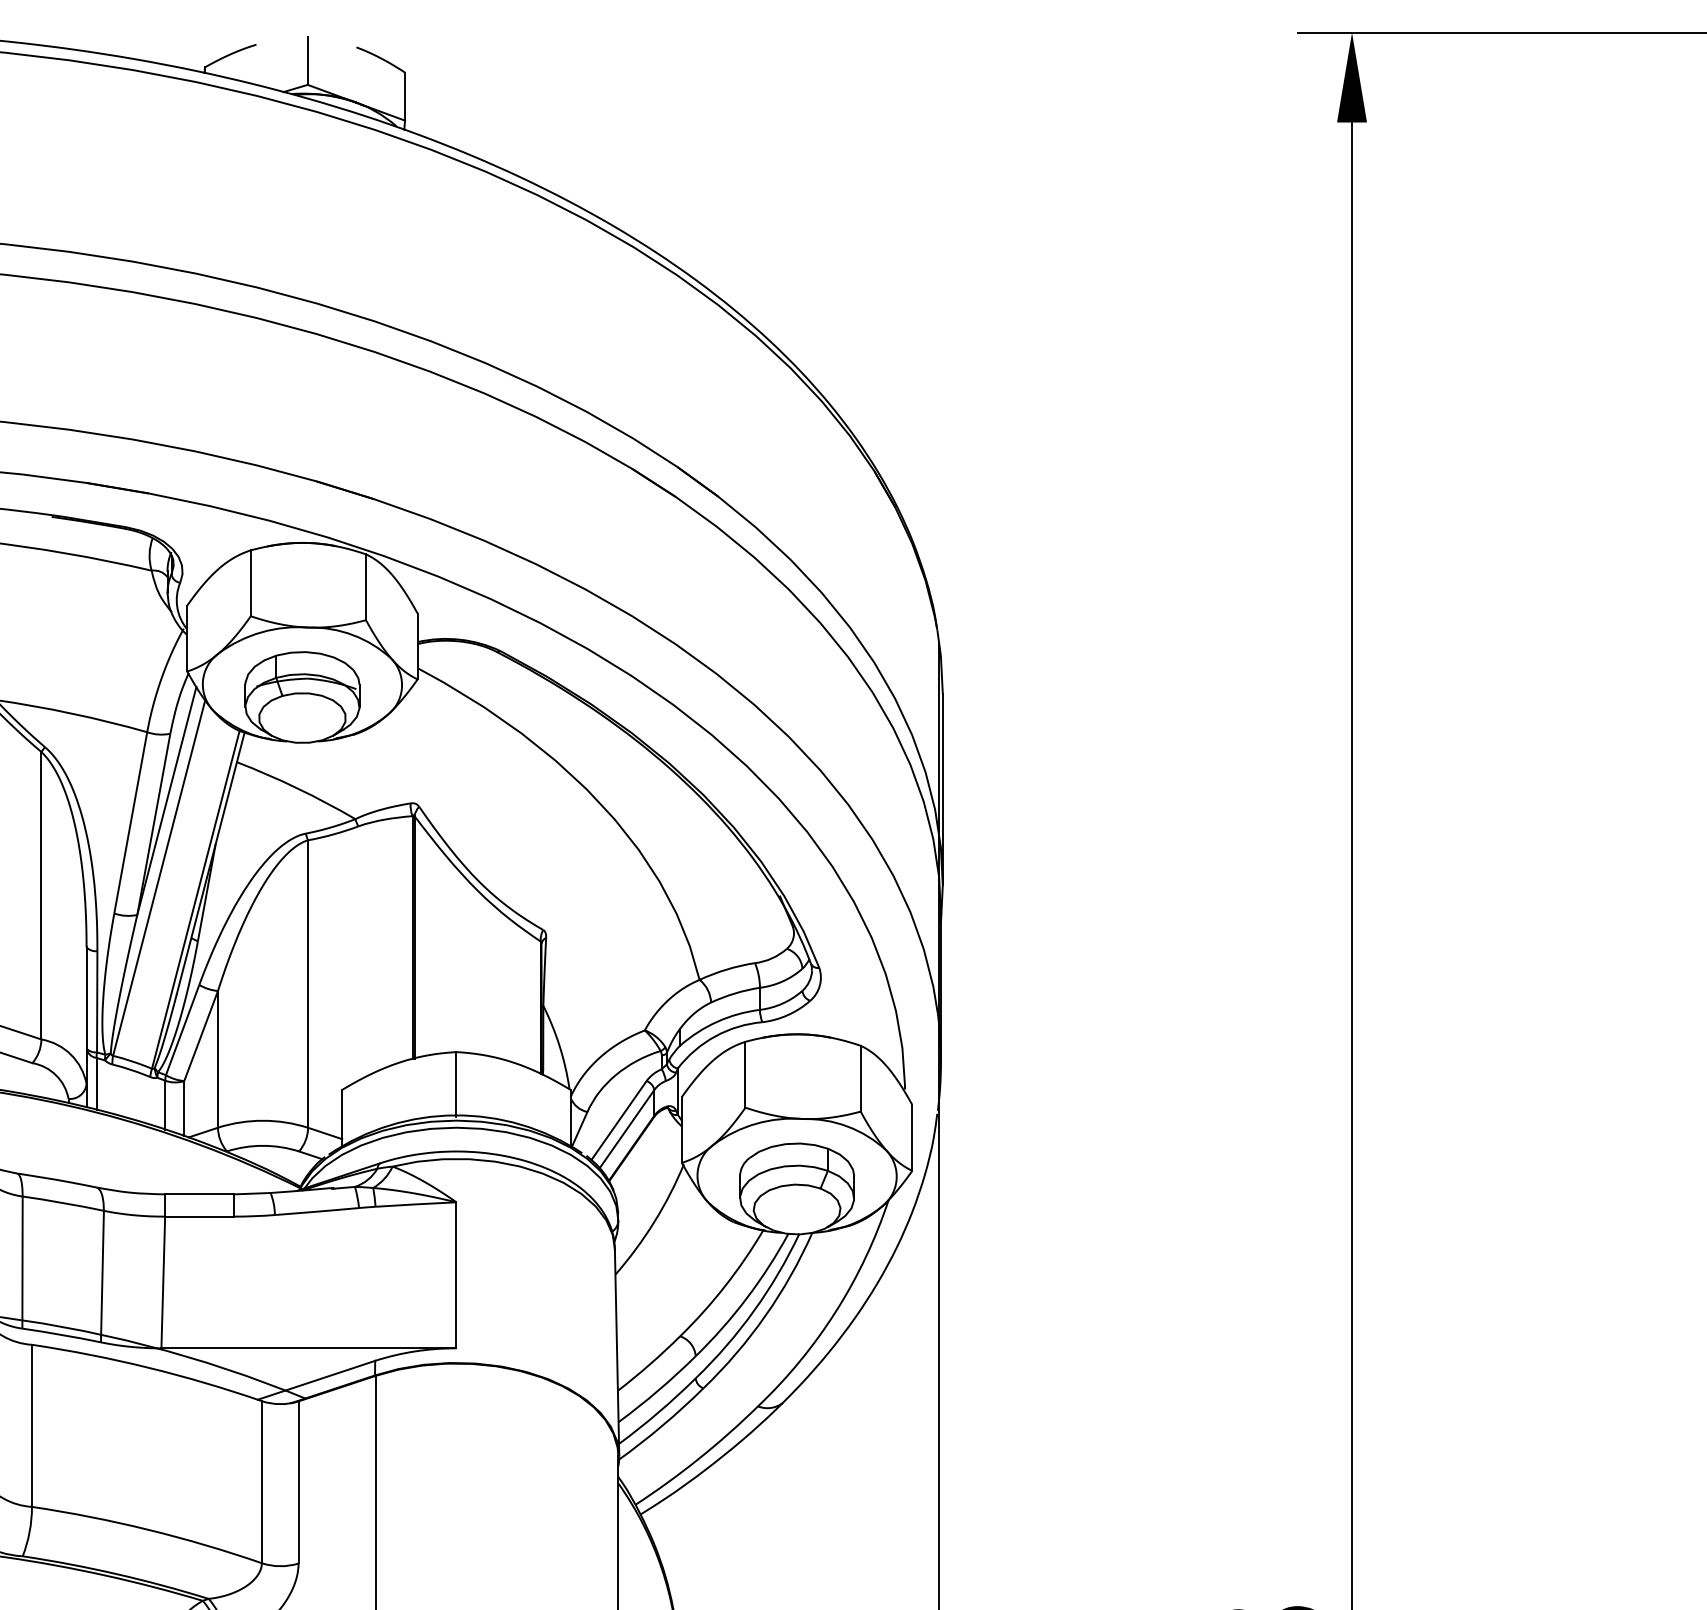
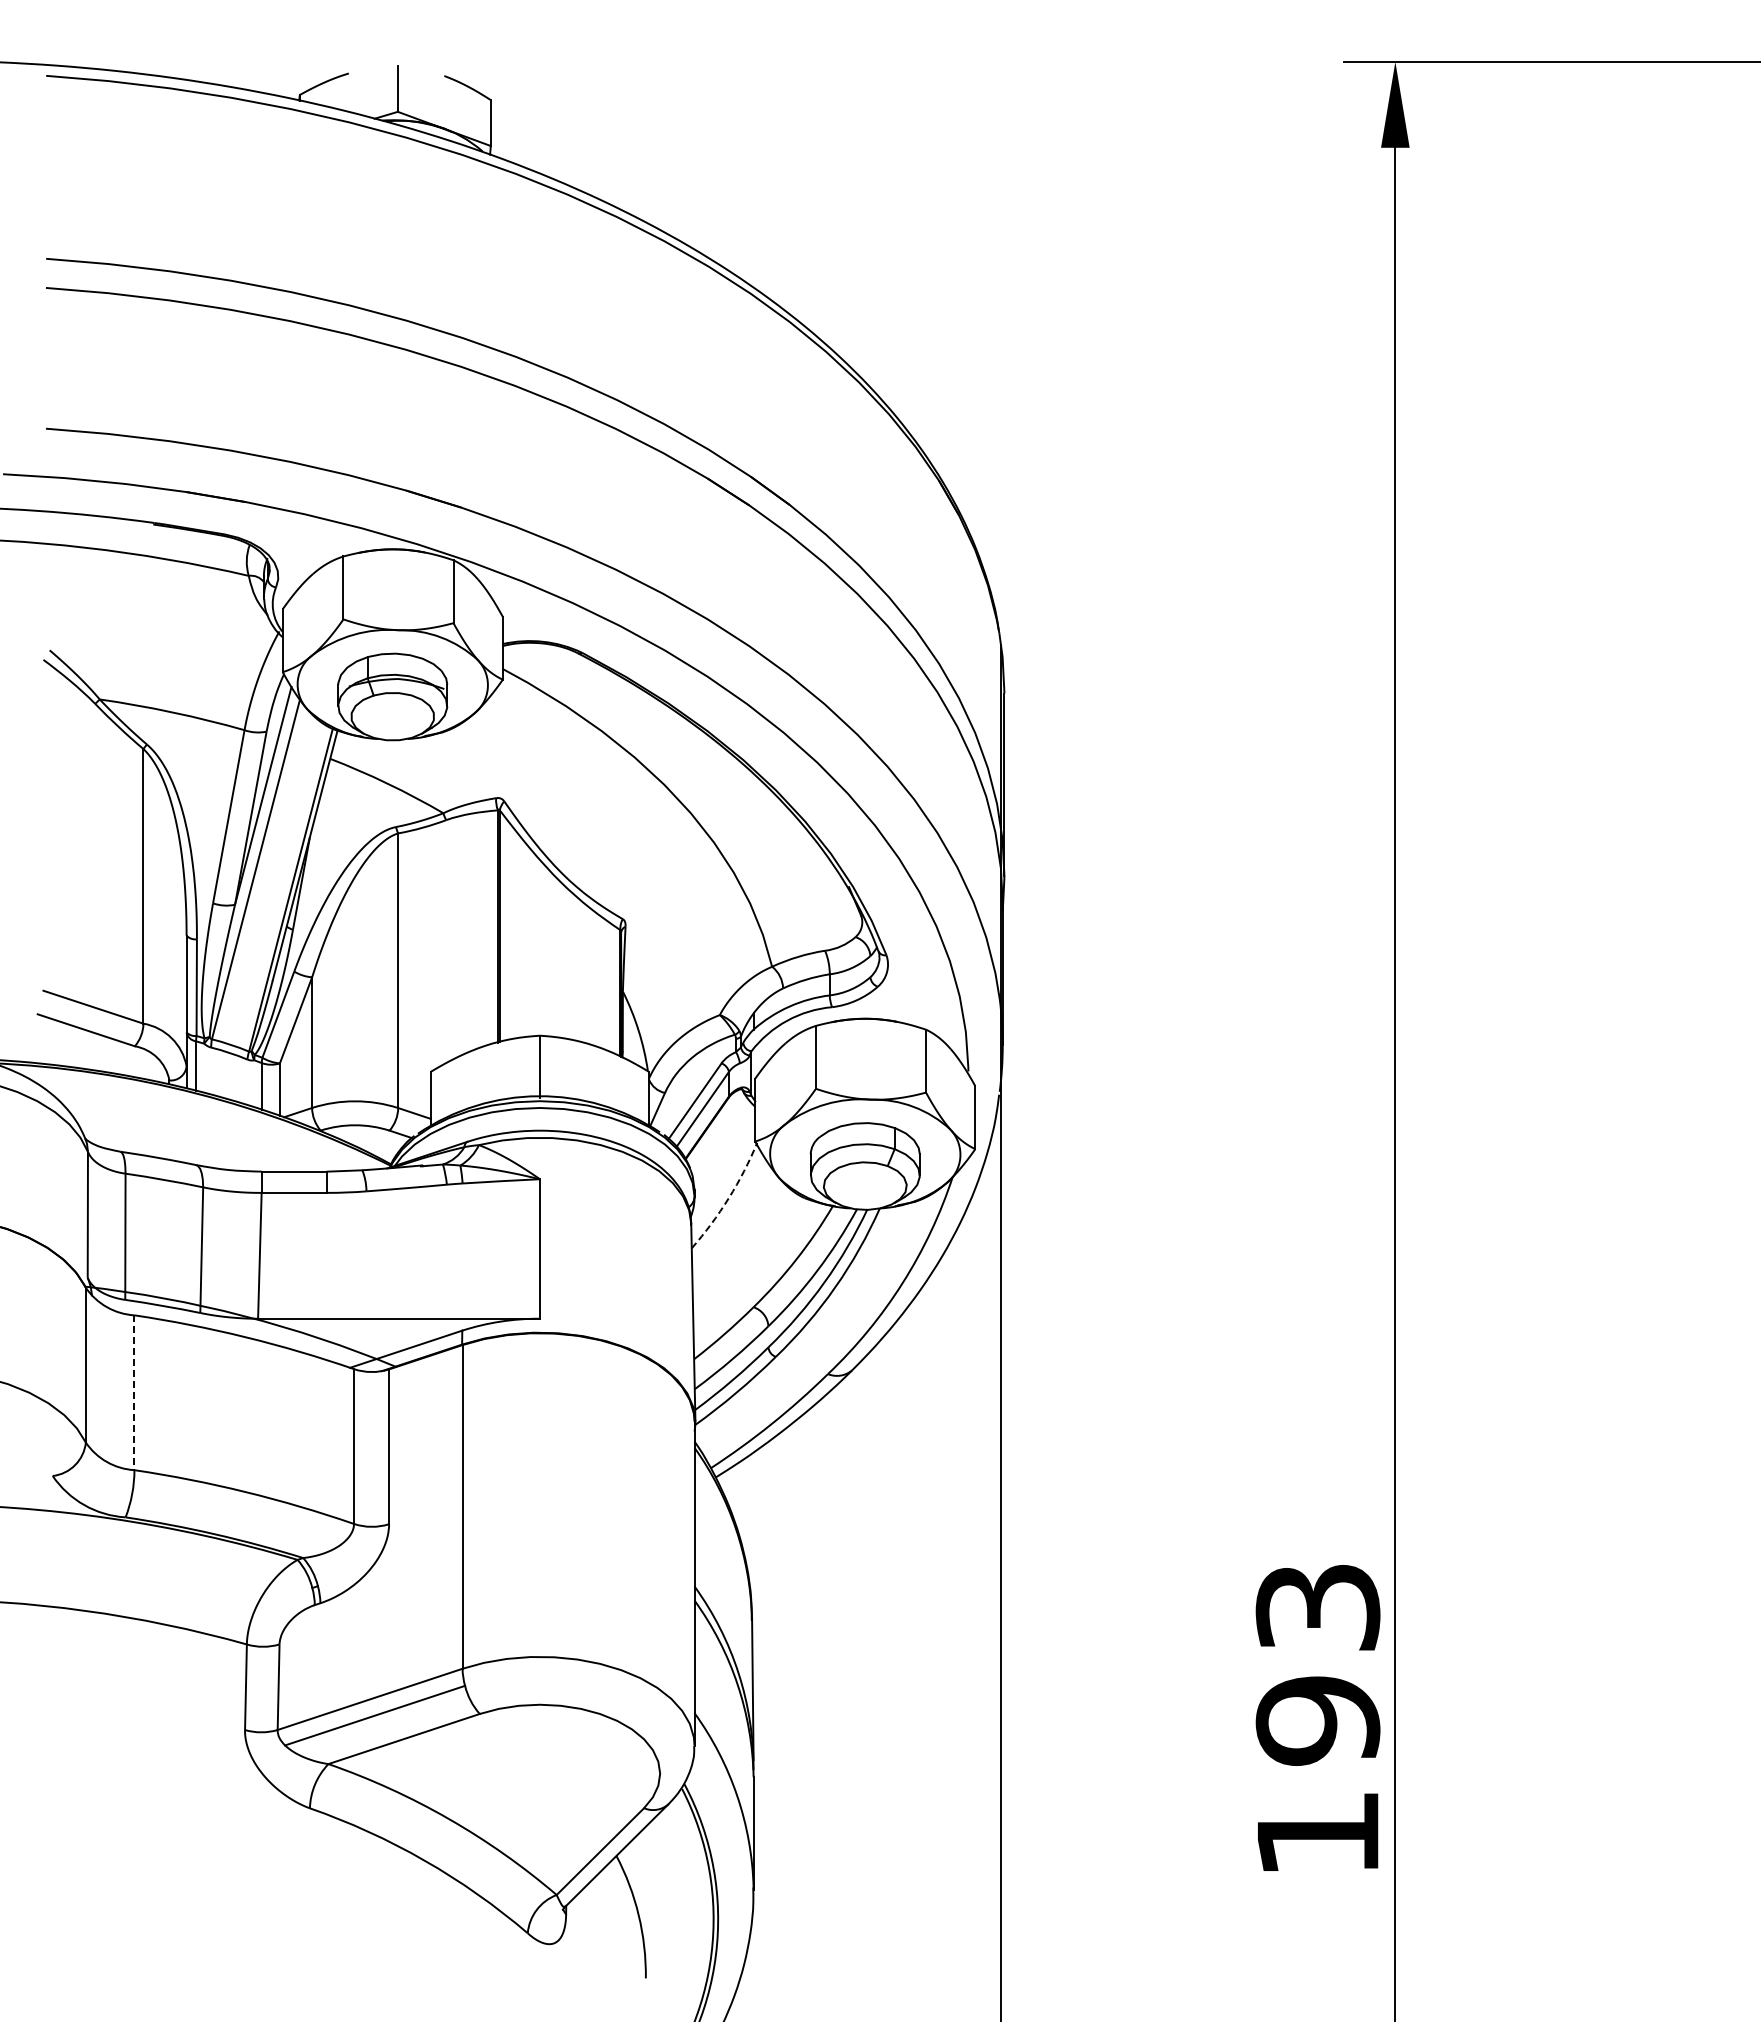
arc: (653, 1222) -> (728, 1198), solid -> dashed
line: (32, 1426) -> (134, 1393), solid -> dashed

